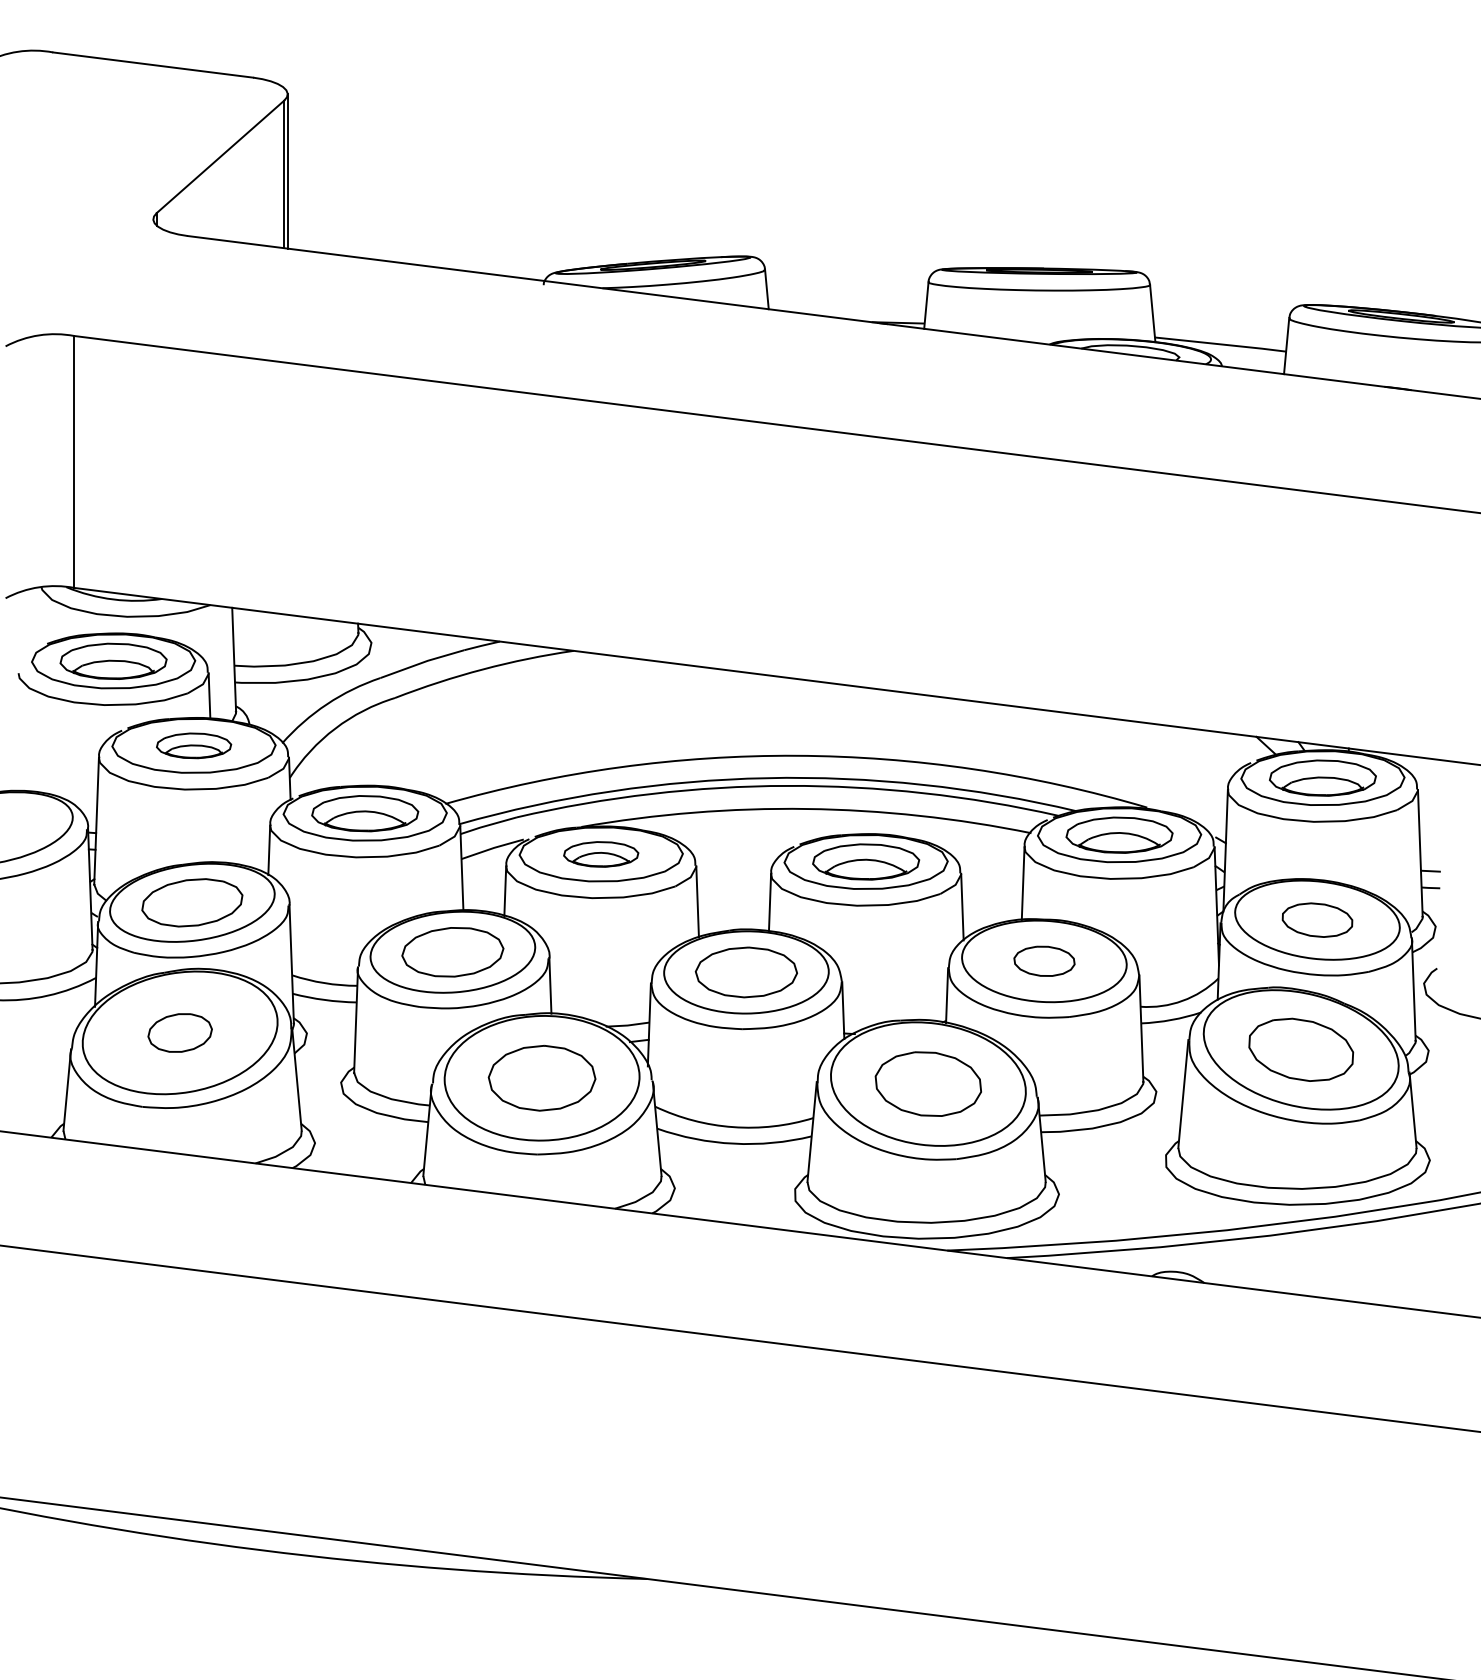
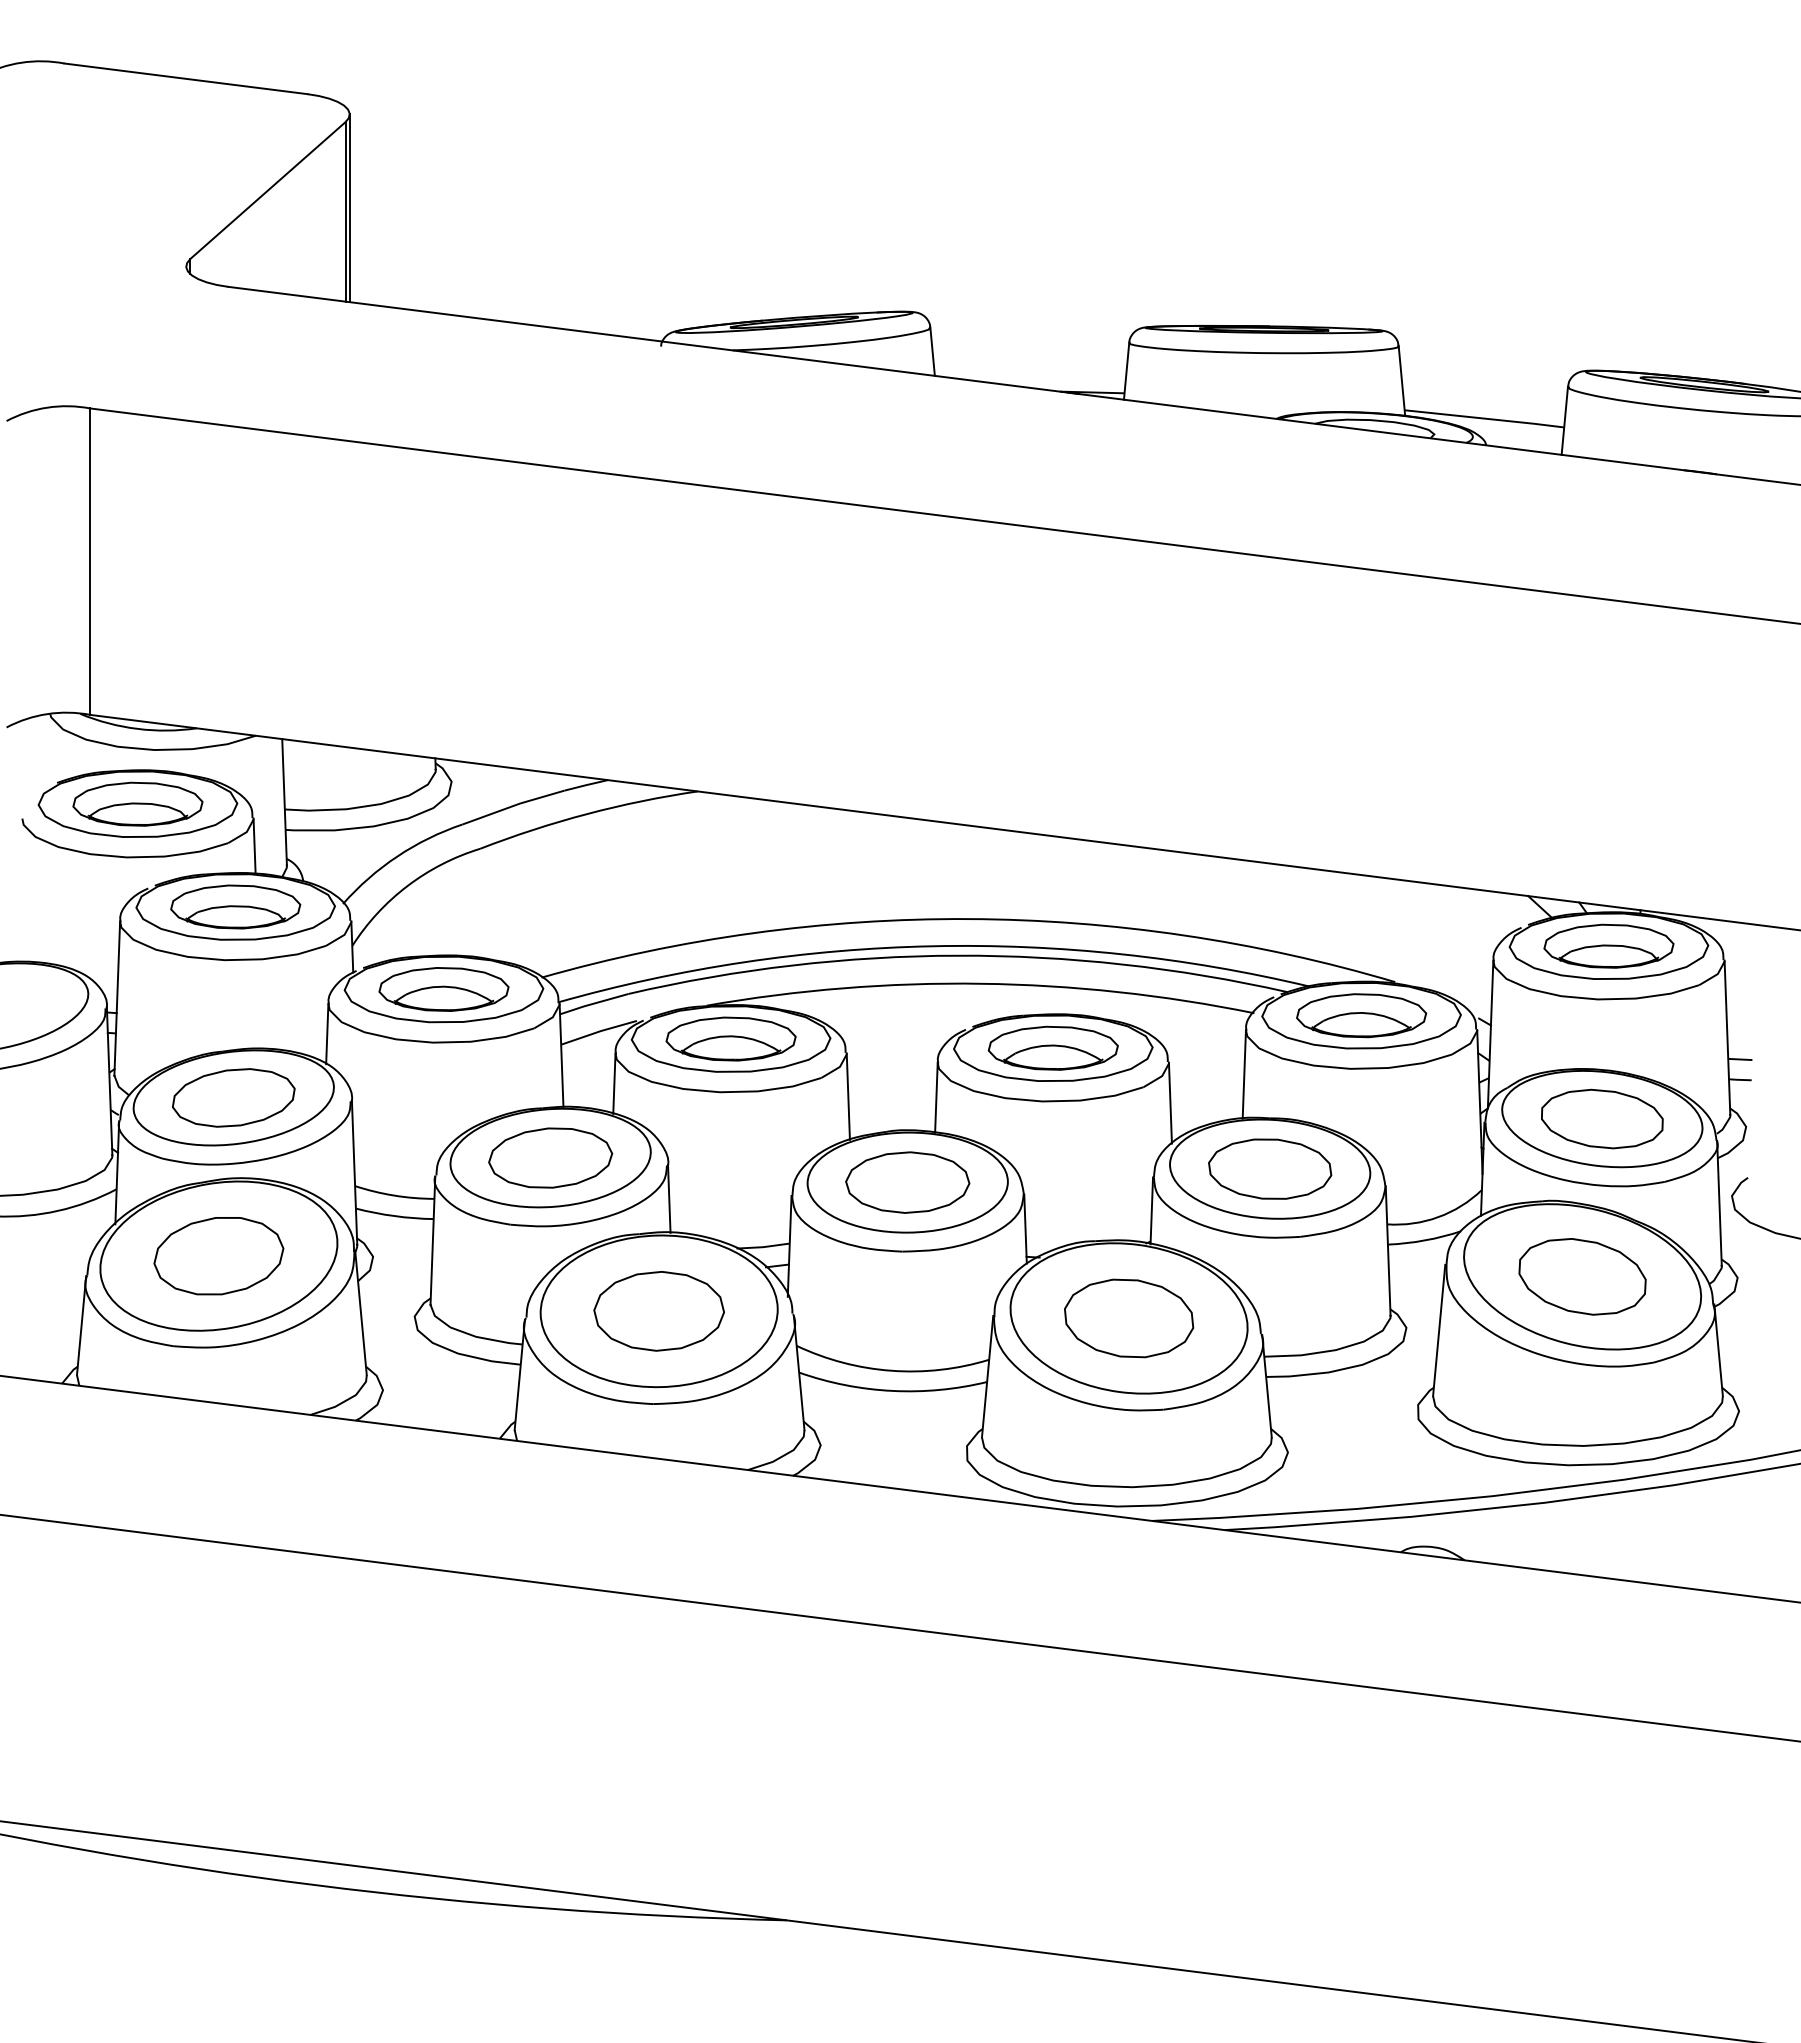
part: (193, 745) -> (235, 906), size x1.43
part: (600, 853) -> (730, 1038), size x1.43
part: (1317, 919) -> (1602, 1118), size x1.43
part: (1044, 960) -> (1270, 1168), size x1.67
part: (179, 1033) -> (218, 1256), size x1.67

